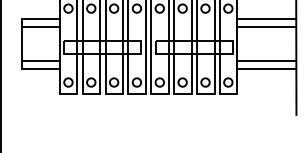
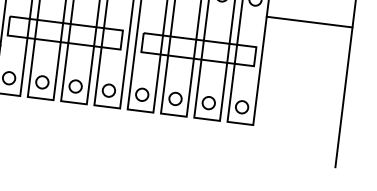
line: (266, 27) -> (307, 34), removed
line: (266, 61) -> (301, 83), removed
line: (266, 69) -> (300, 95), removed

